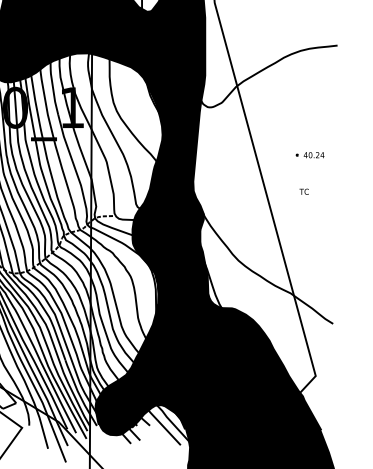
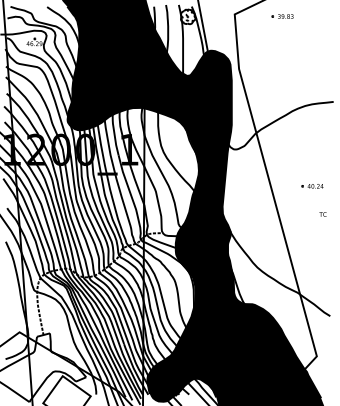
text: (303, 191) -> (322, 214), moved

